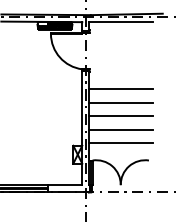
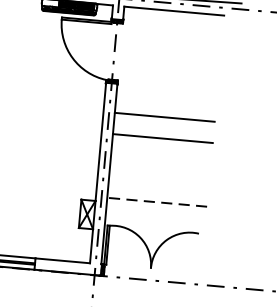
line: (120, 116) -> (160, 160), removed
line: (120, 129) -> (158, 180), removed
line: (120, 143) -> (156, 202), solid -> dashed

